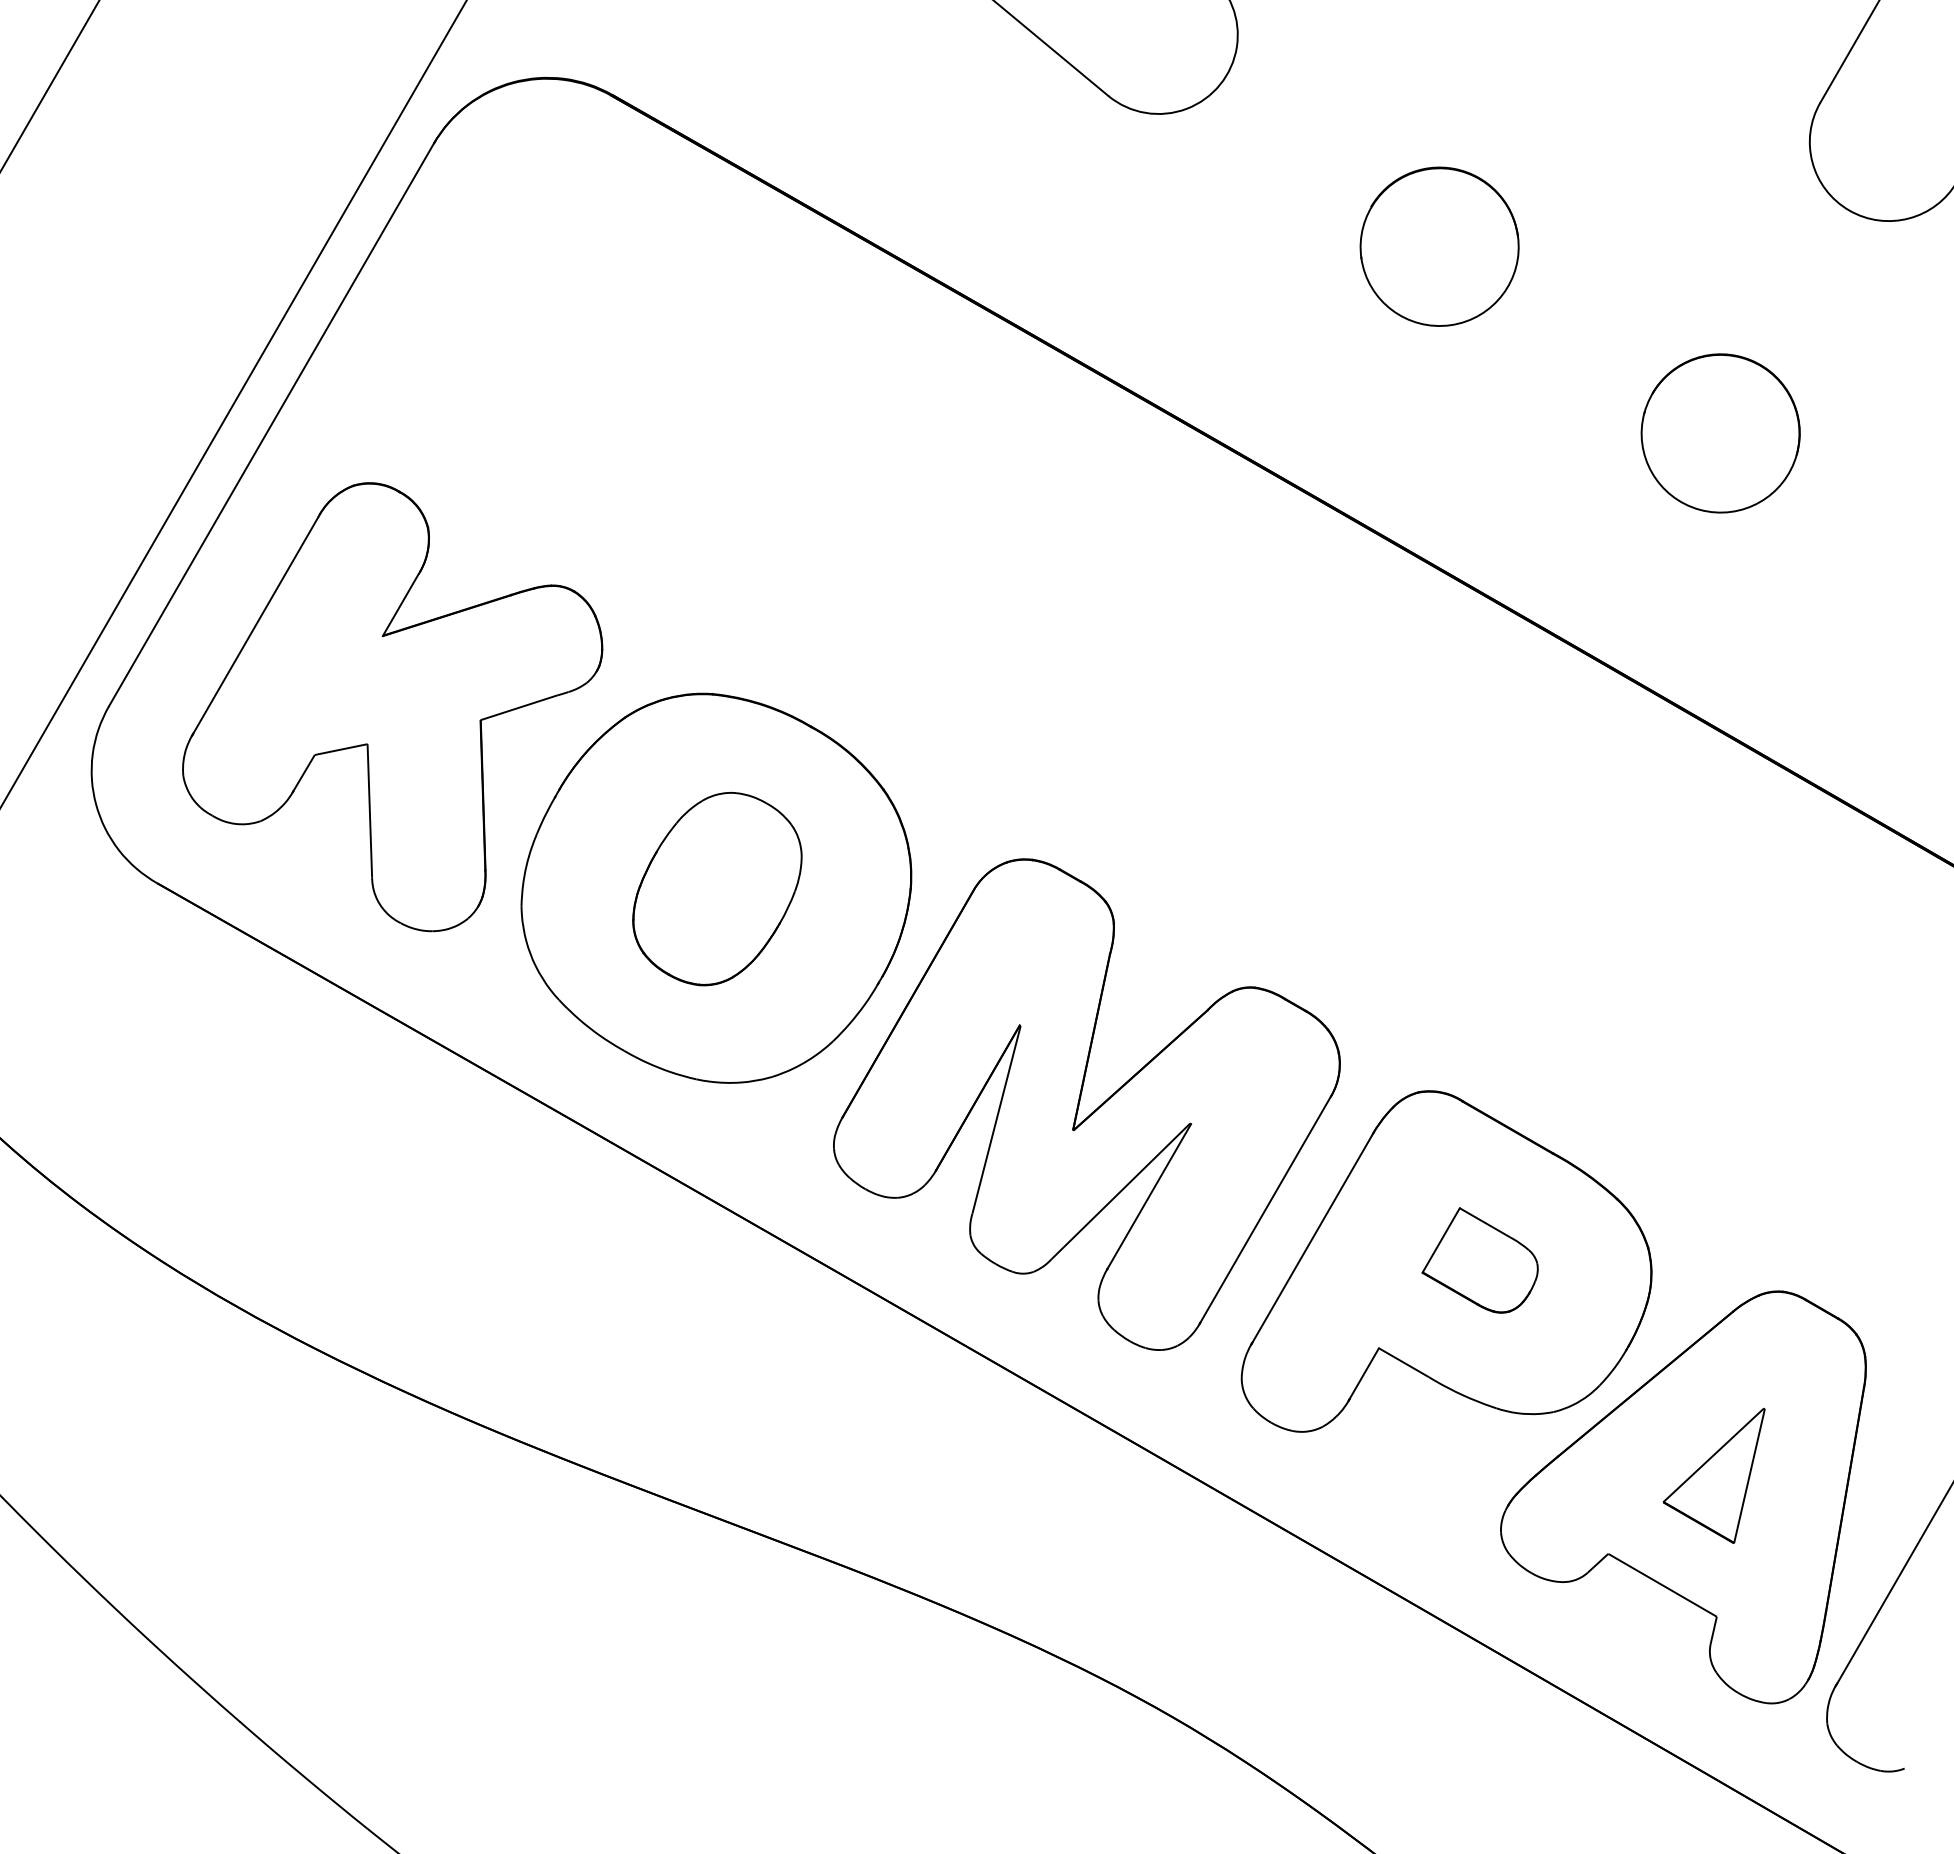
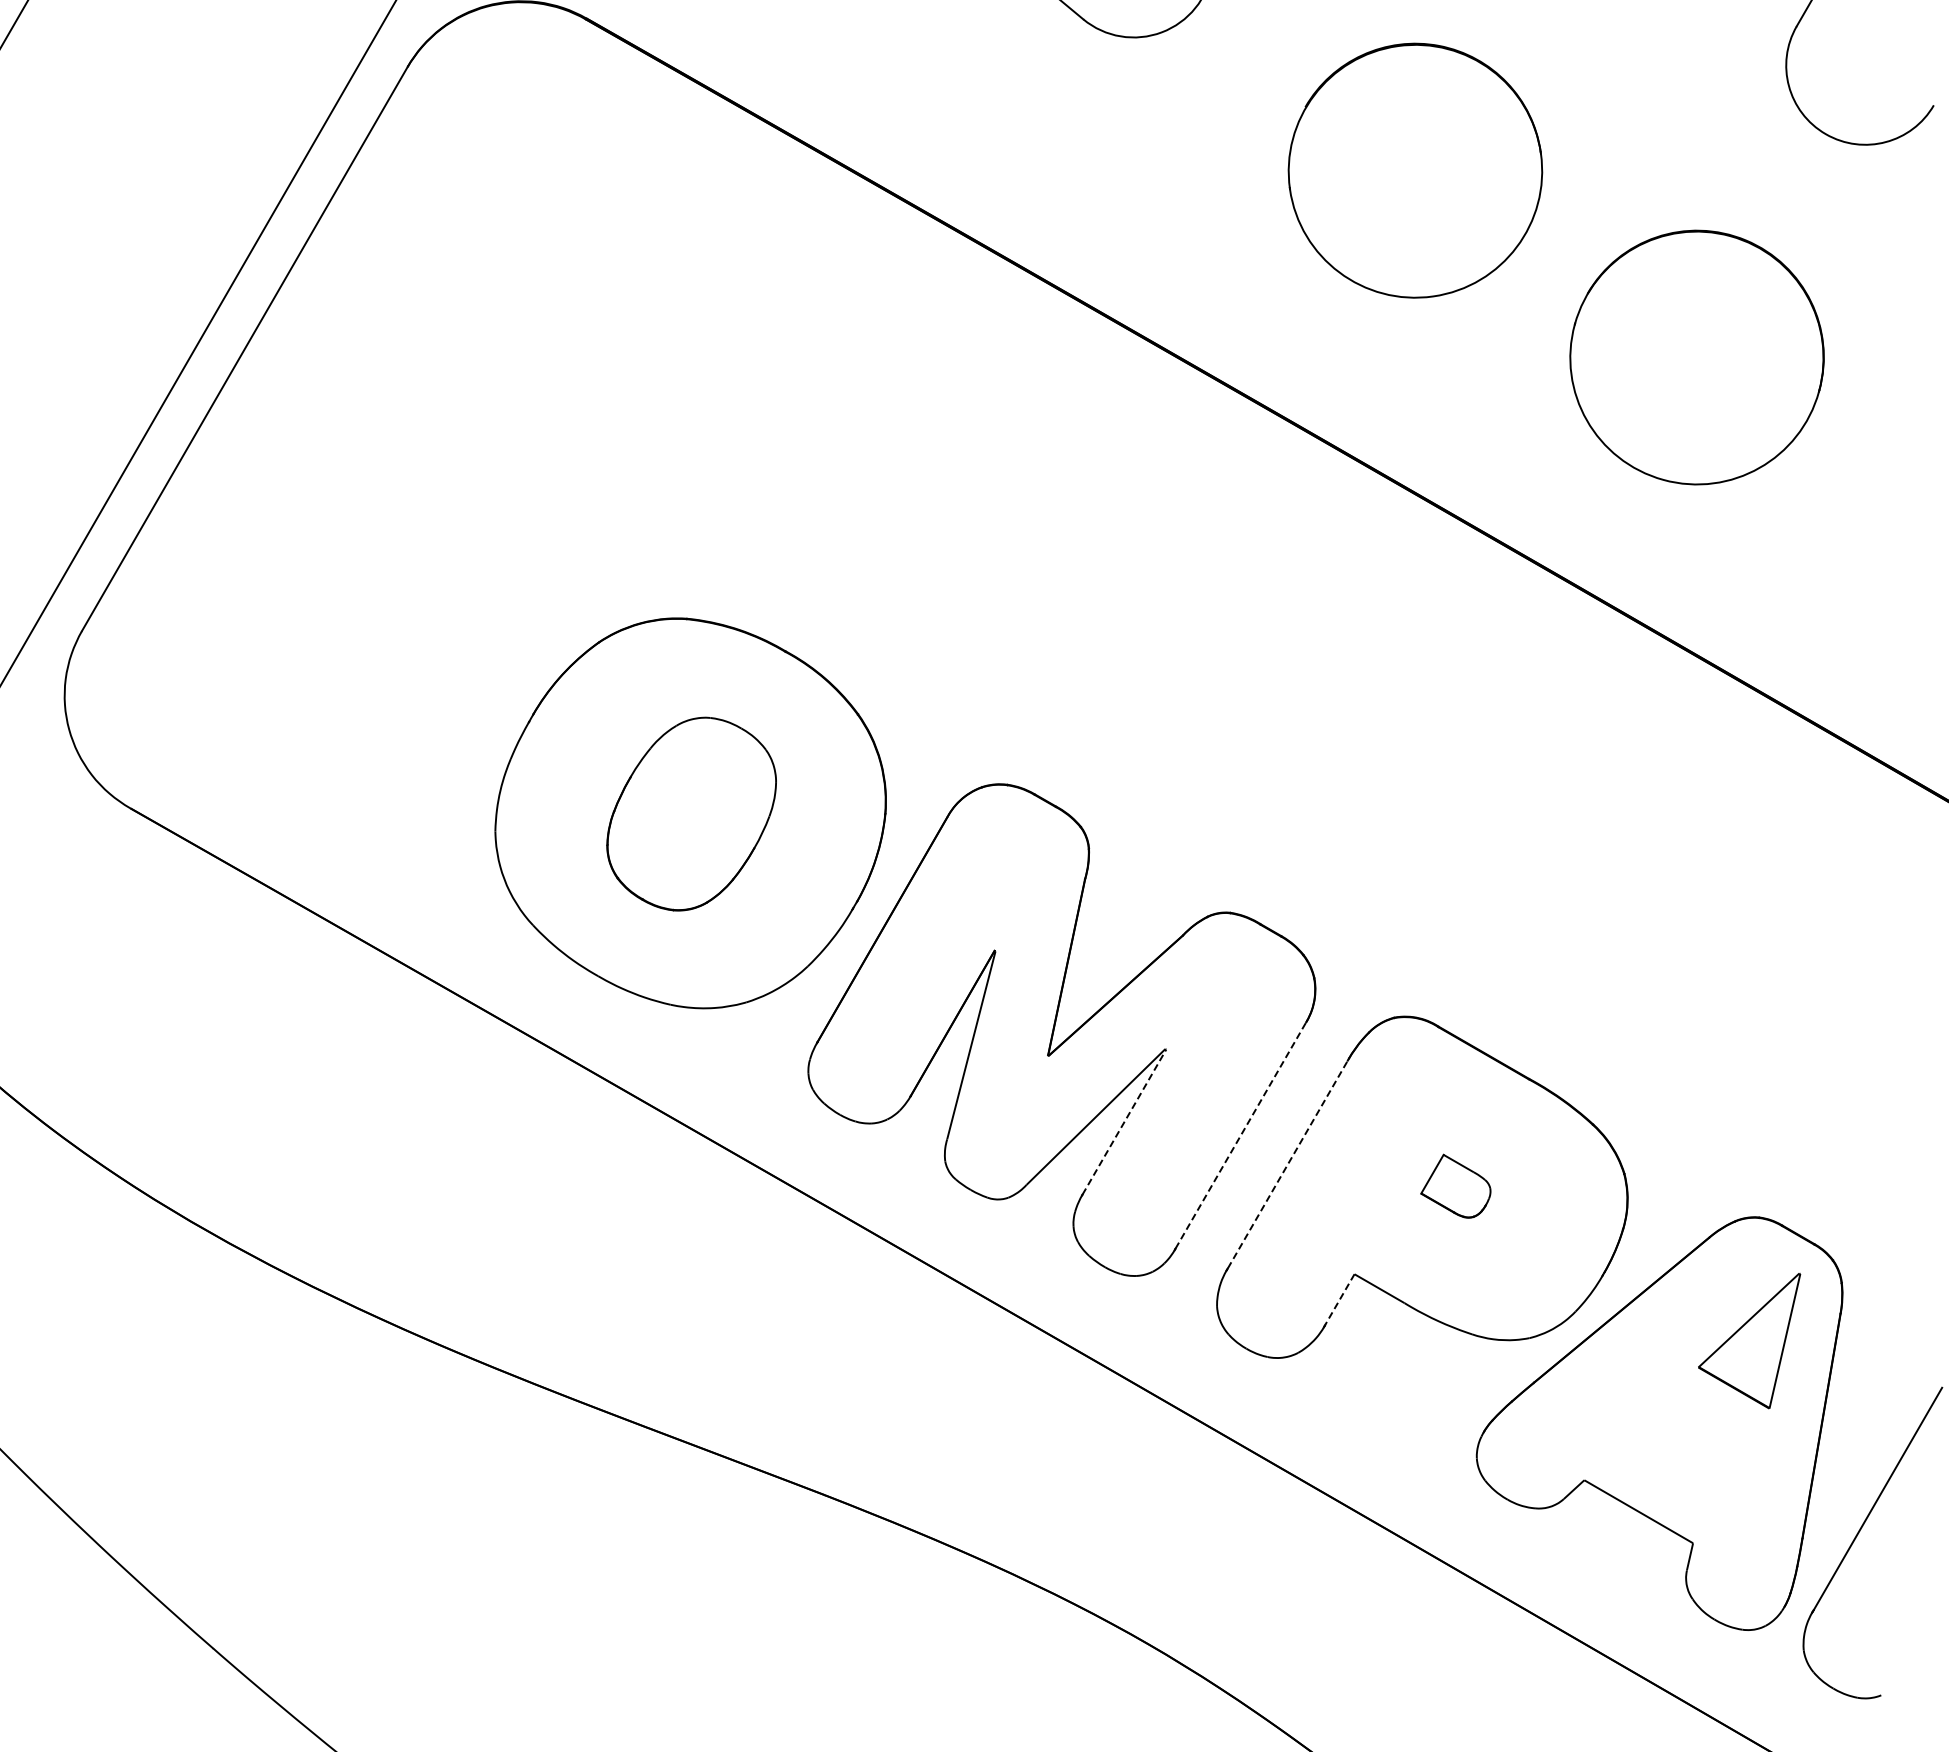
part: (1439, 246) -> (1415, 170), size x1.6
part: (1720, 433) -> (1696, 357), size x1.6
part: (392, 707) -> (366, 632), removed
line: (1149, 1196) -> (1124, 1122), solid -> dashed
line: (1265, 1210) -> (1240, 1136), solid -> dashed
line: (1312, 1238) -> (1287, 1164), solid -> dashed
part: (1479, 1260) -> (1455, 1186), size x0.6
line: (1364, 1373) -> (1340, 1299), solid -> dashed
part: (1713, 1475) -> (1748, 1340), moved

